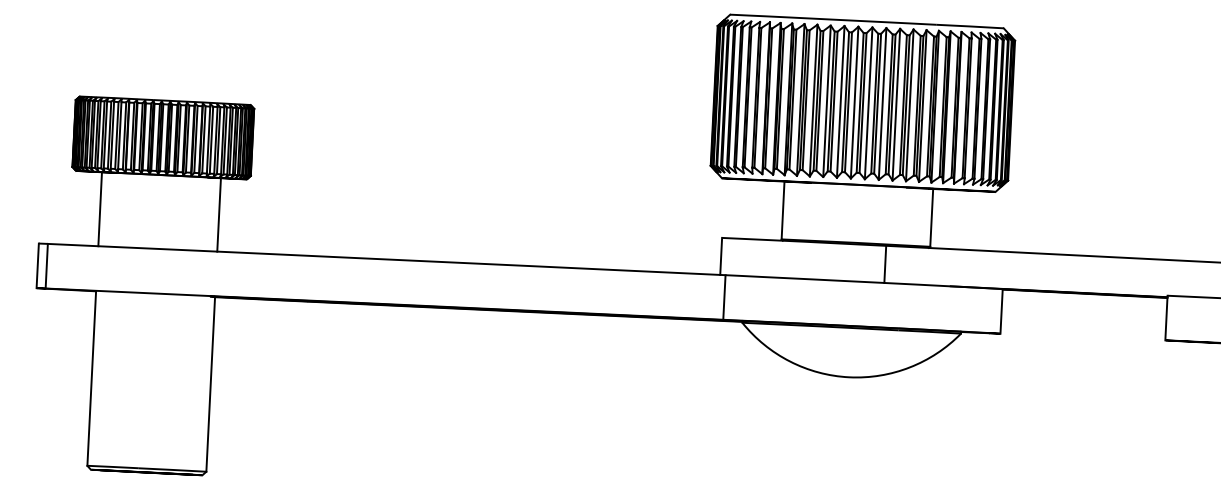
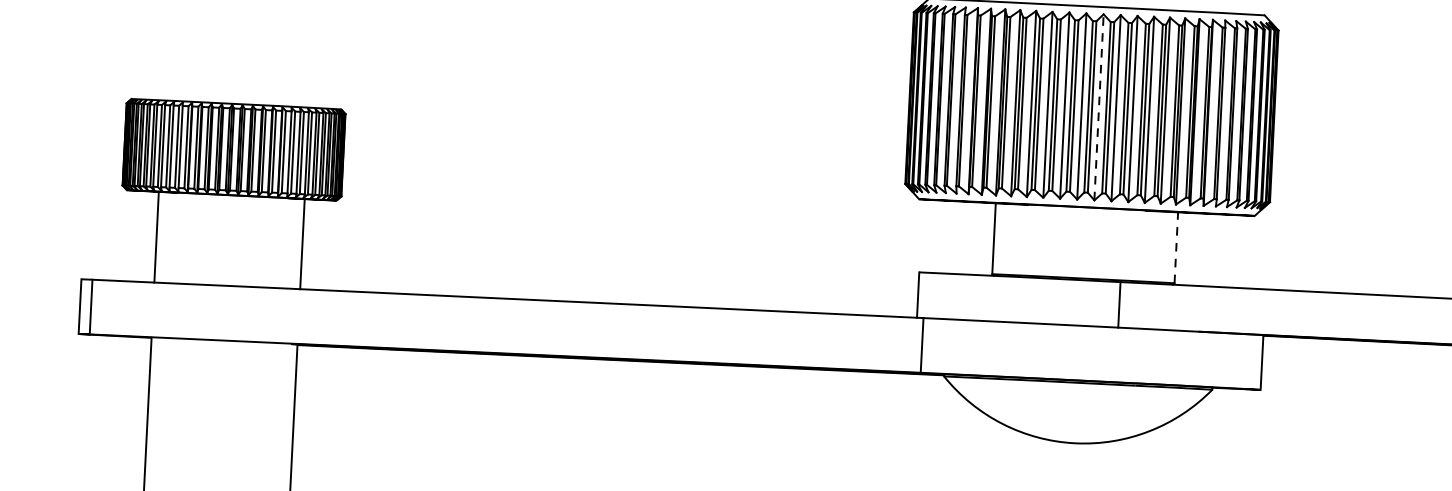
line: (868, 103) -> (1098, 107), solid -> dashed
line: (931, 217) -> (1176, 247), solid -> dashed

